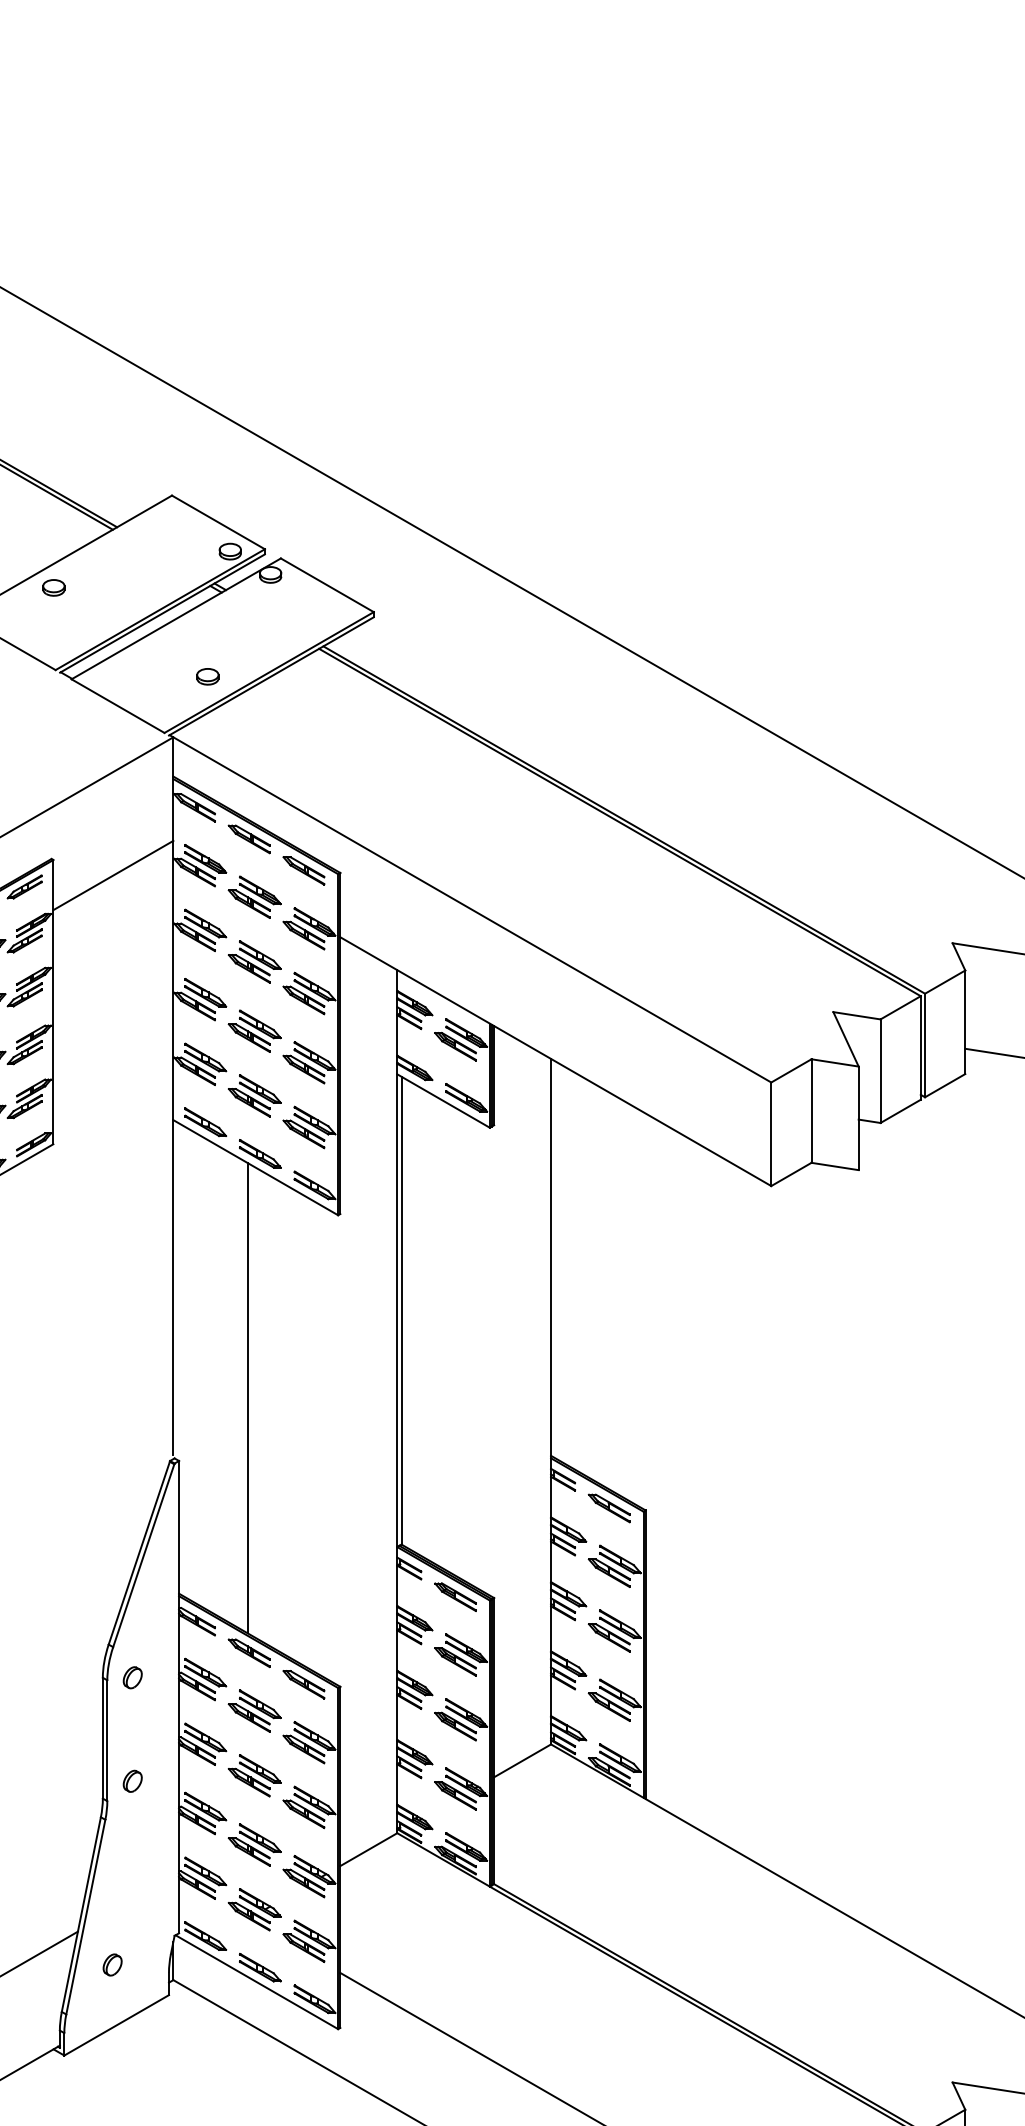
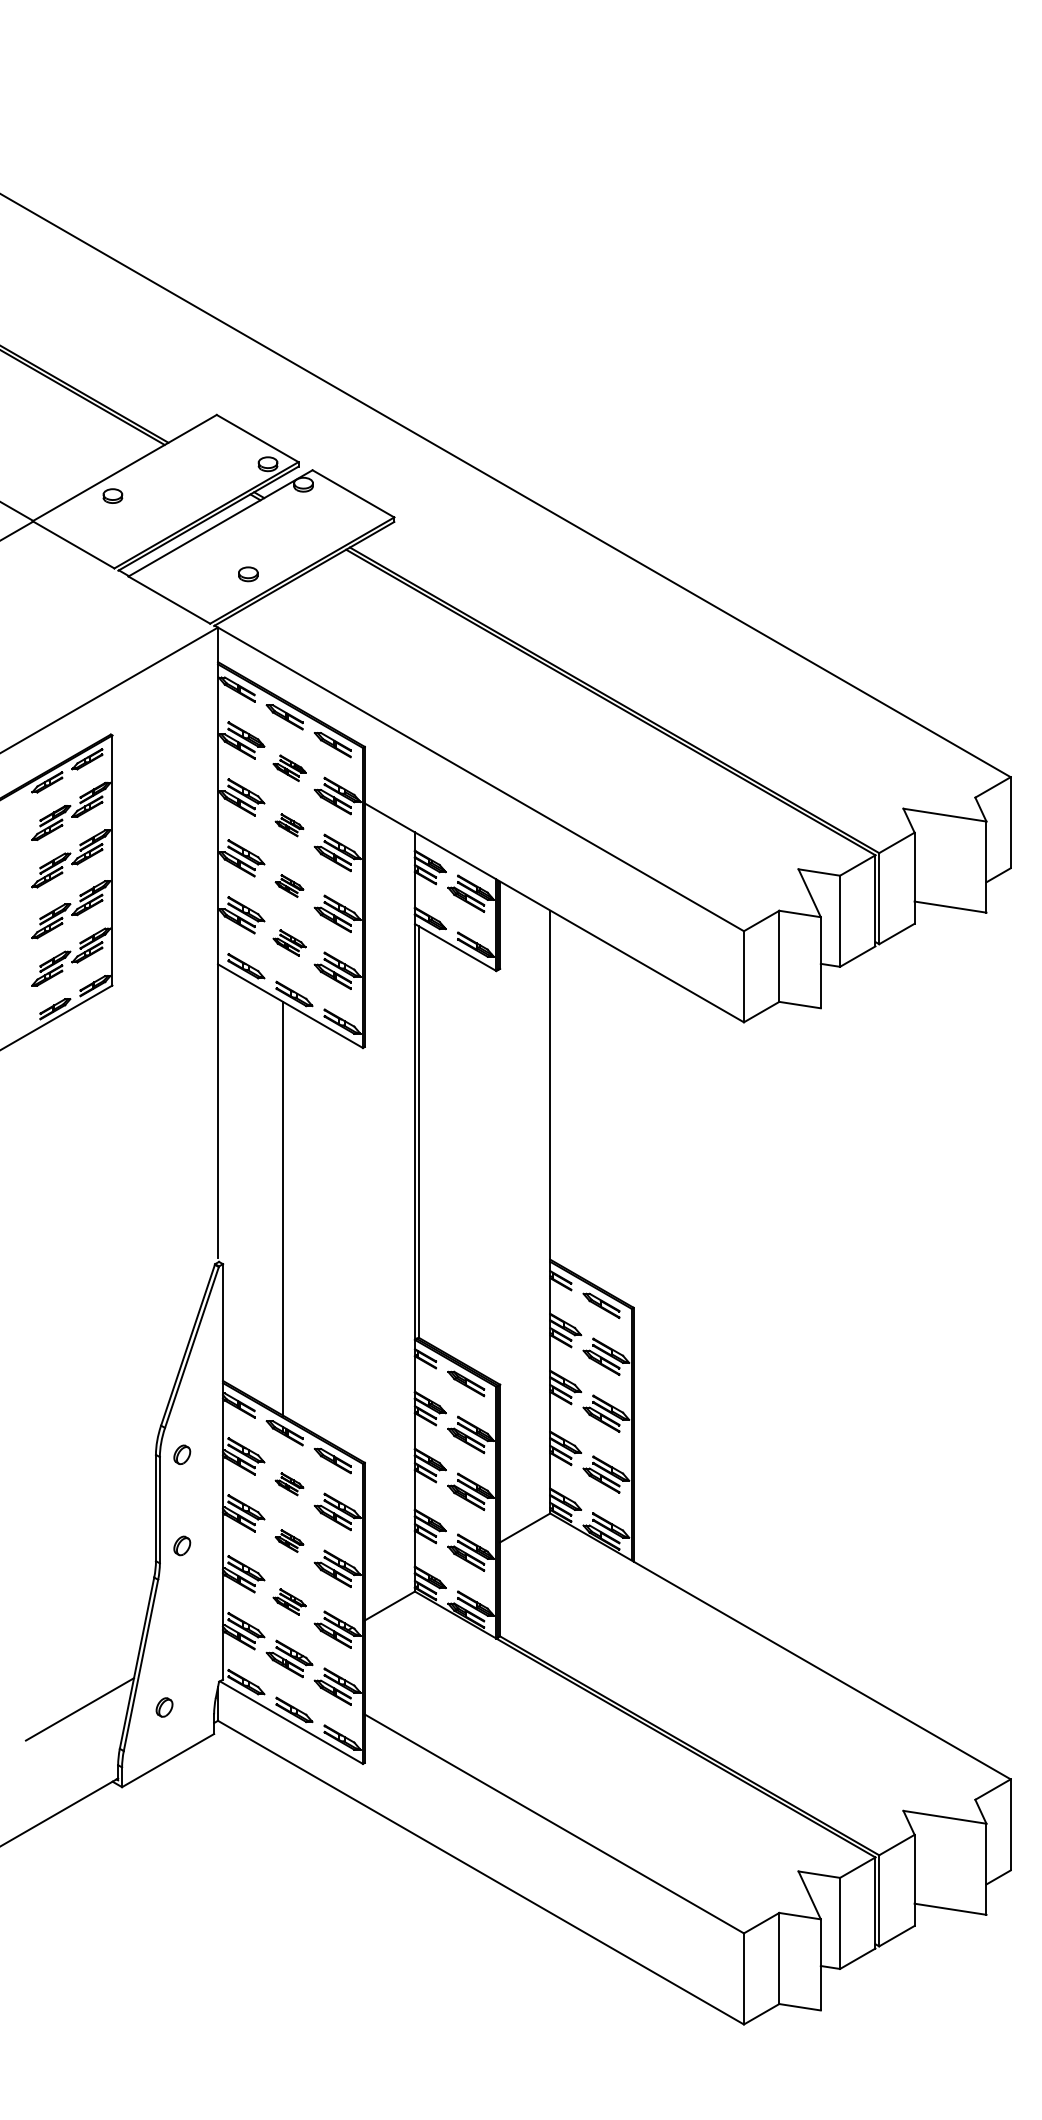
line: (113, 874) -> (165, 748), removed
part: (254, 897) -> (289, 768), size x0.7
part: (254, 962) -> (289, 825), size x0.6
part: (254, 1030) -> (289, 885), size x0.6
part: (254, 1095) -> (289, 942), size x0.7
part: (254, 1711) -> (289, 1484), size x0.6
part: (254, 1775) -> (289, 1540), size x0.6
part: (254, 1844) -> (289, 1601), size x0.7

